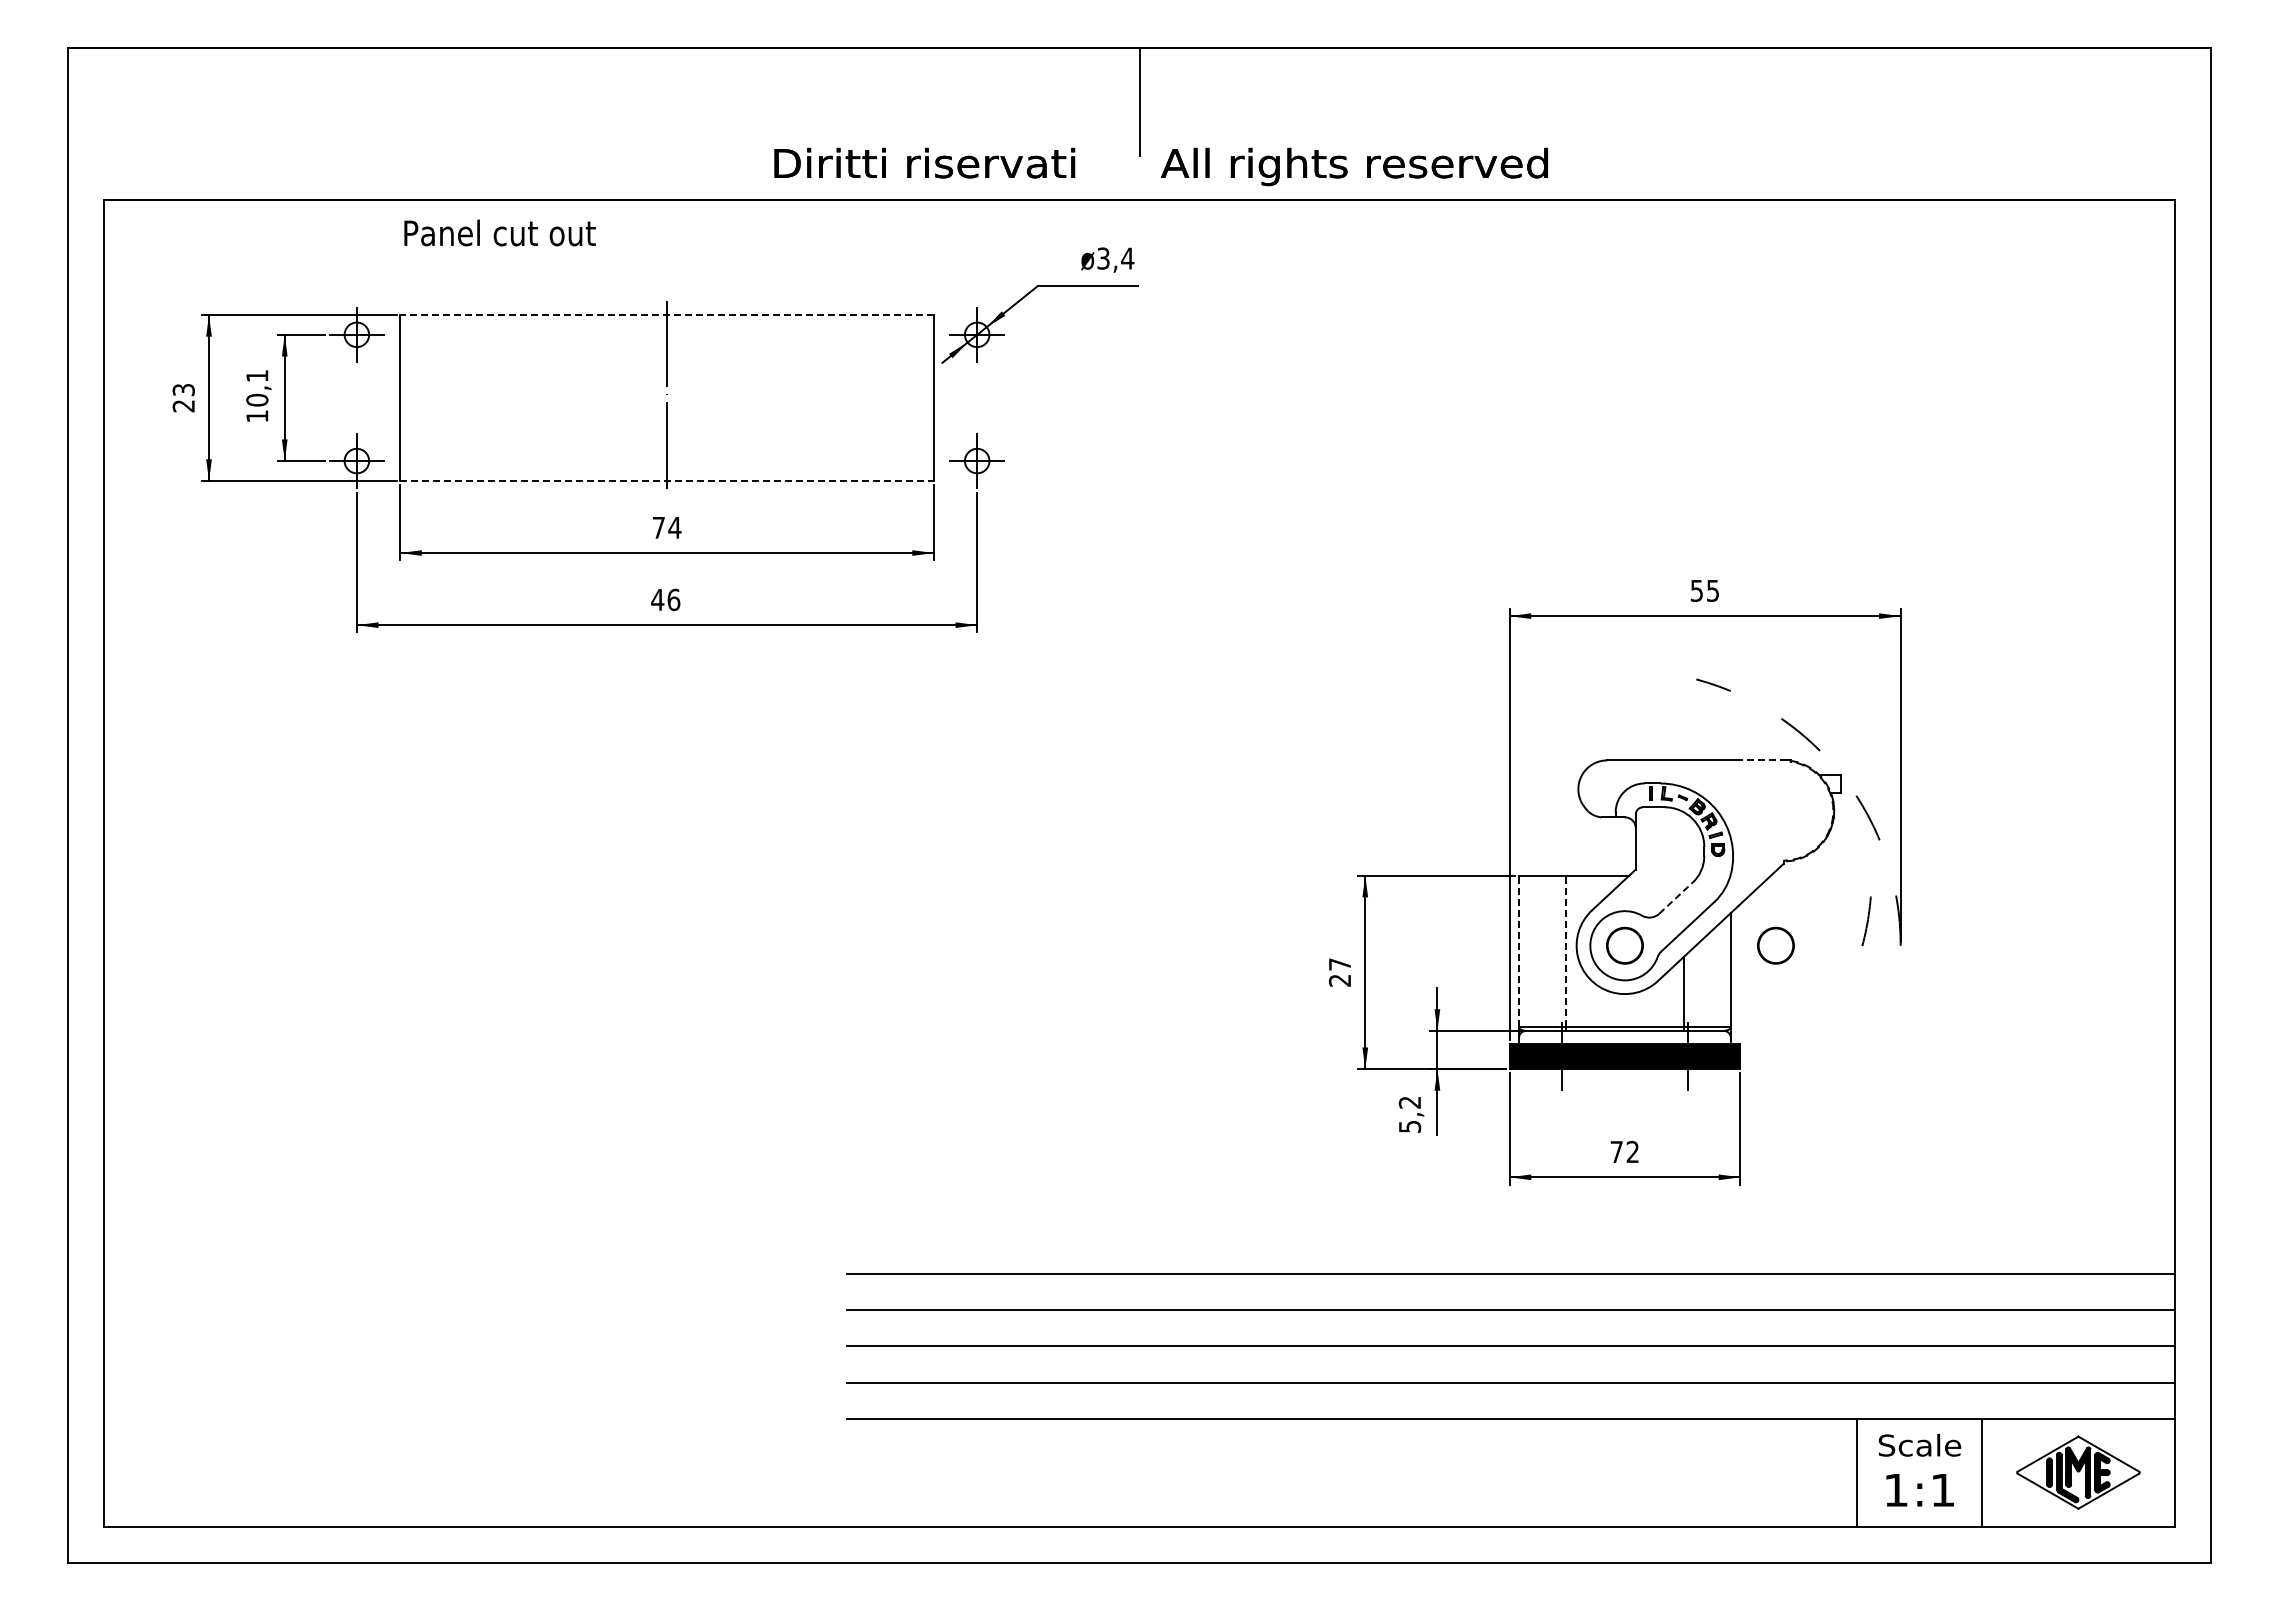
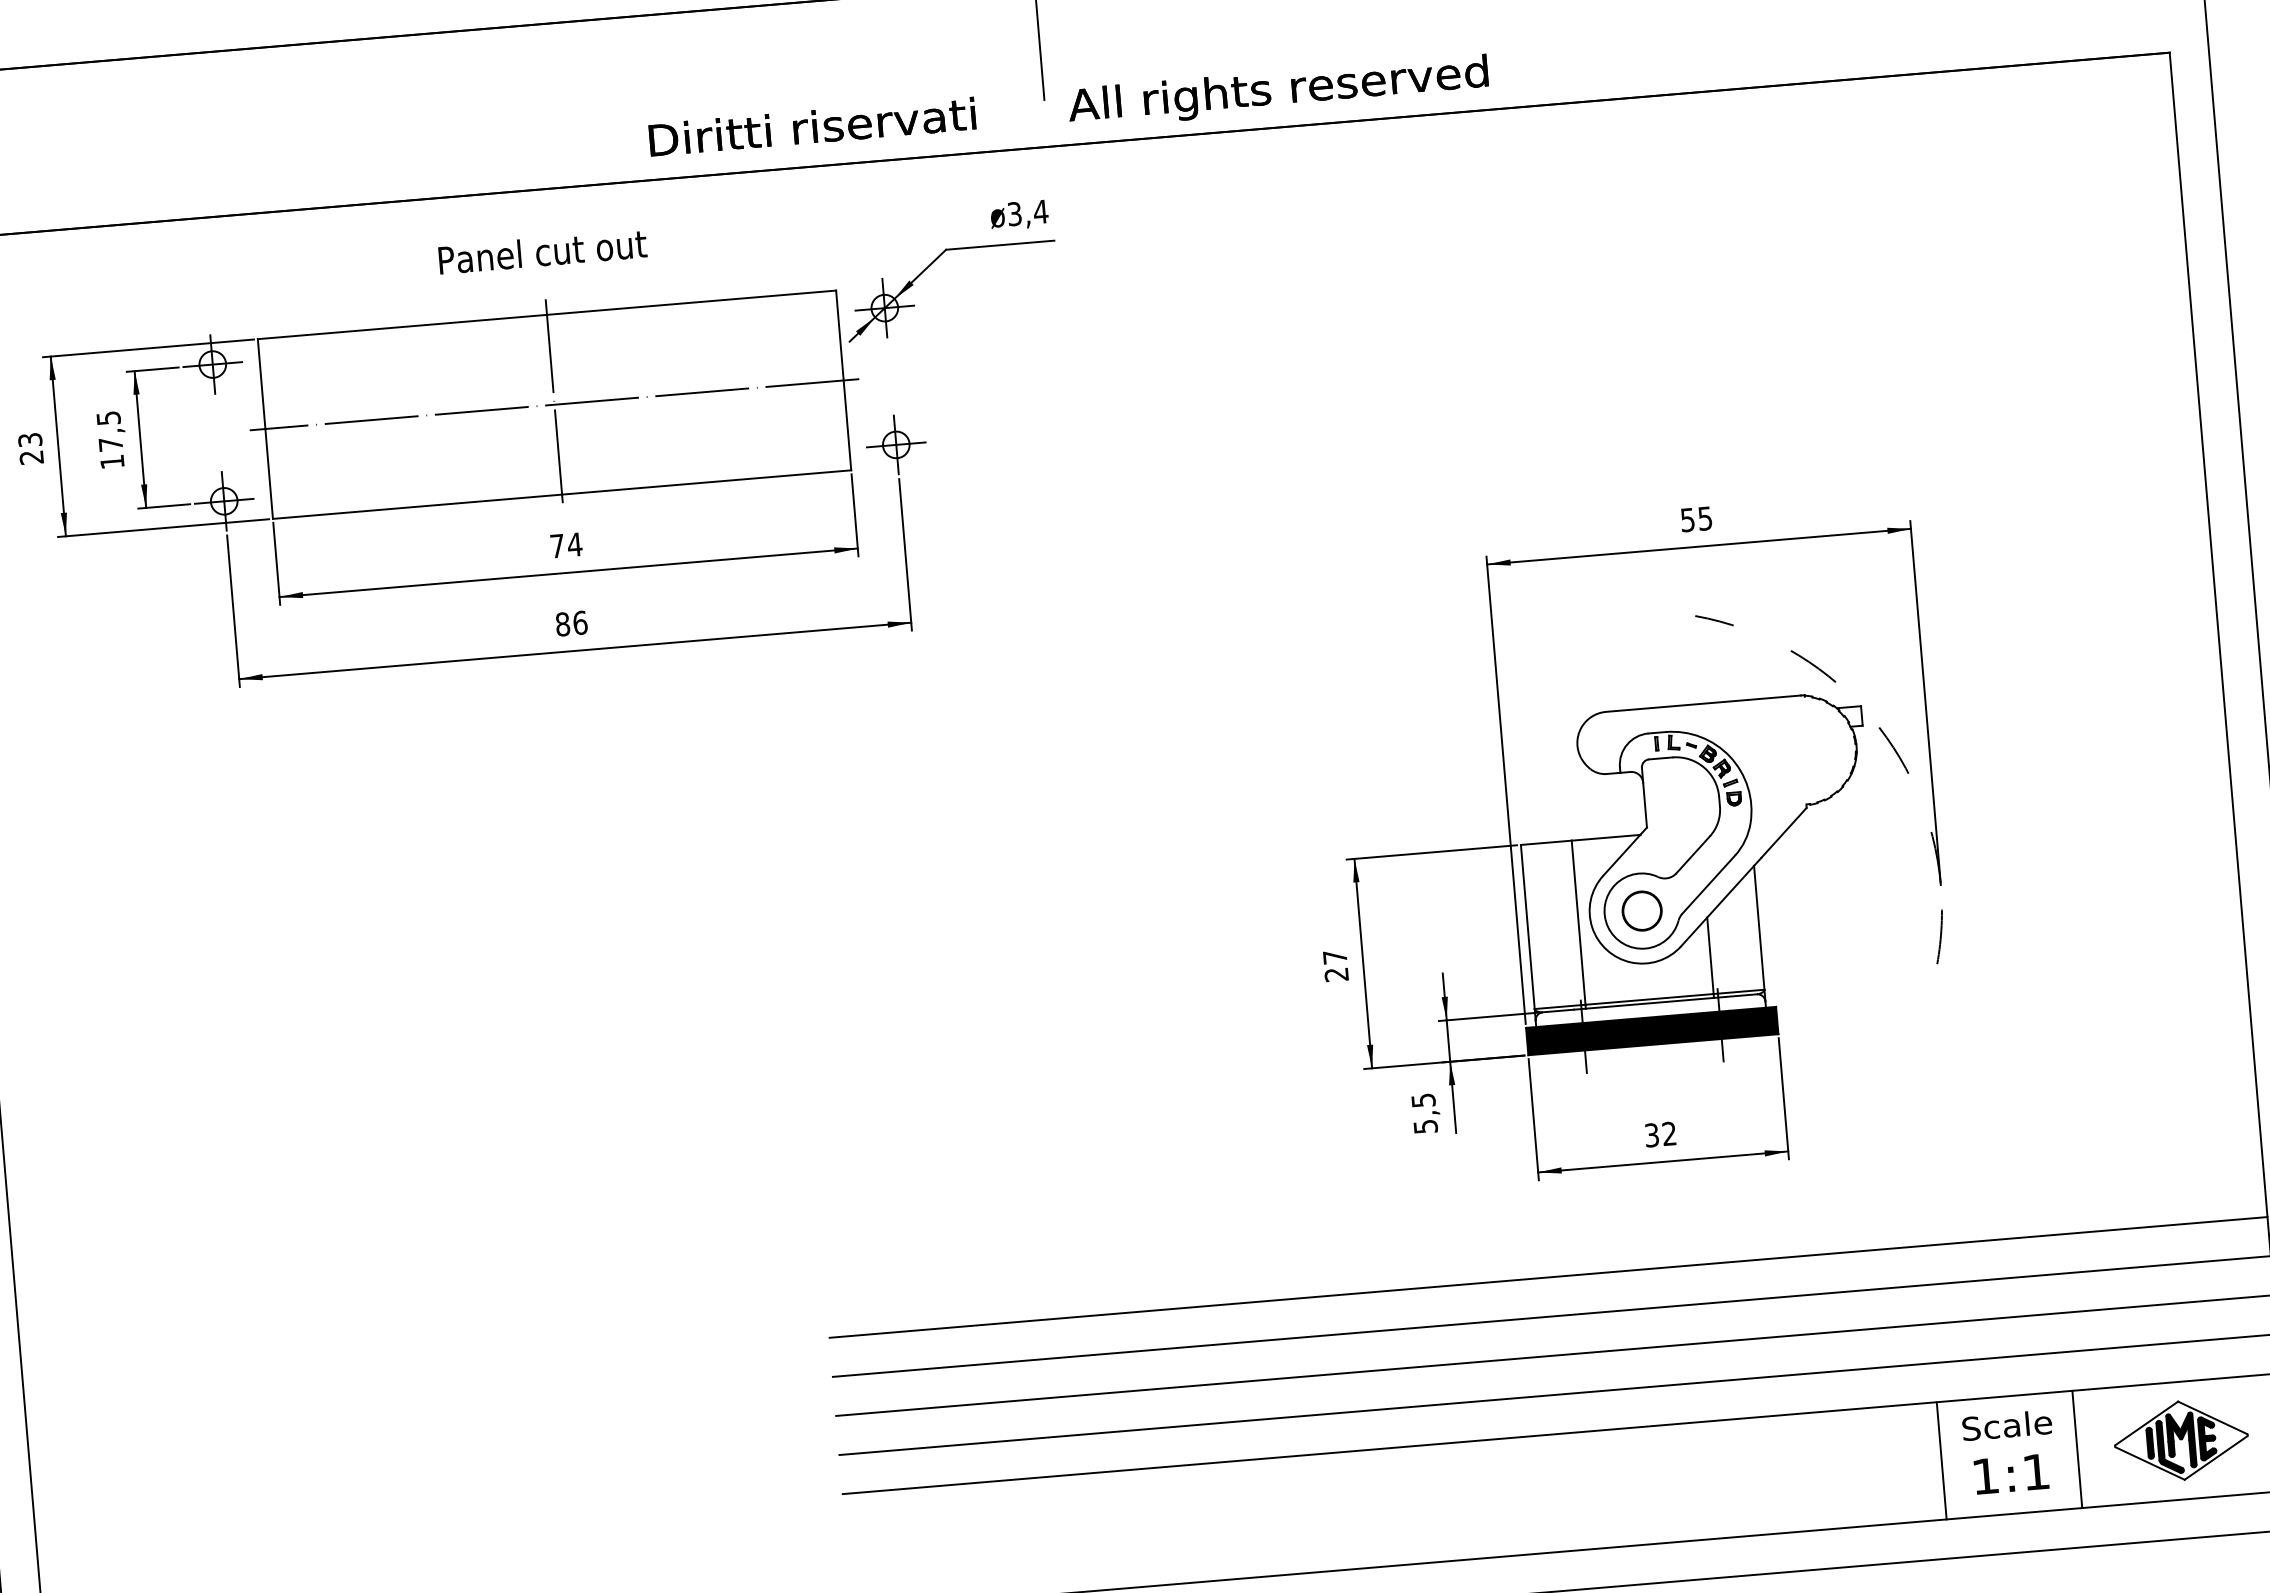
text: (499, 232) -> (542, 251), moved
line: (667, 315) -> (547, 315), dashed -> solid
text: (257, 388) -> (109, 431), 10,1 -> 17,5
line: (666, 397) -> (553, 404), added
line: (667, 480) -> (562, 494), dashed -> solid
text: (657, 599) -> (562, 623), 46 -> 86
line: (1762, 760) -> (1774, 697), dashed -> solid
line: (1676, 898) -> (1693, 855), dashed -> solid
arc: (1866, 921) -> (1939, 937), moved
circle: (1775, 945) -> (1805, 897), removed
line: (1518, 951) -> (1527, 926), dashed -> solid
line: (1565, 951) -> (1578, 922), dashed -> solid
text: (1409, 1102) -> (1423, 1100), 5,2 -> 5,5
text: (1616, 1151) -> (1651, 1134), 72 -> 32

